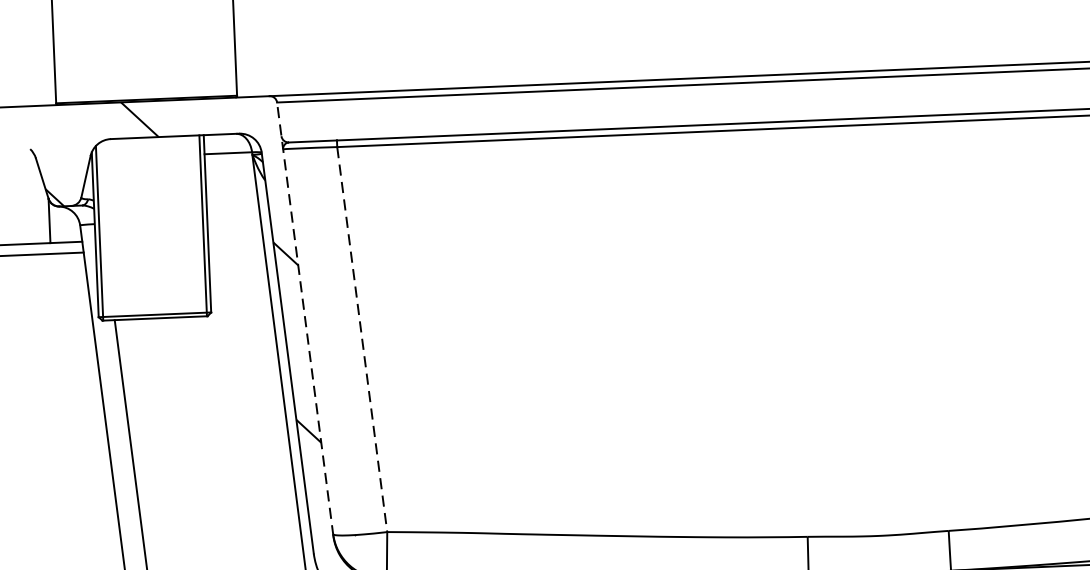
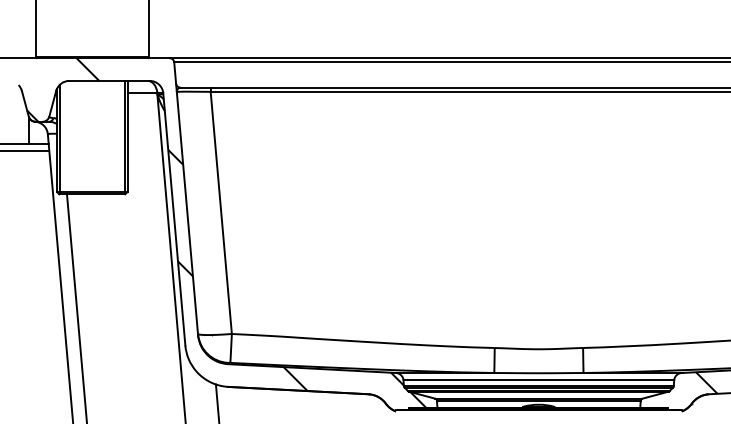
line: (305, 318) -> (186, 198), dashed -> solid
line: (362, 338) -> (221, 212), dashed -> solid

